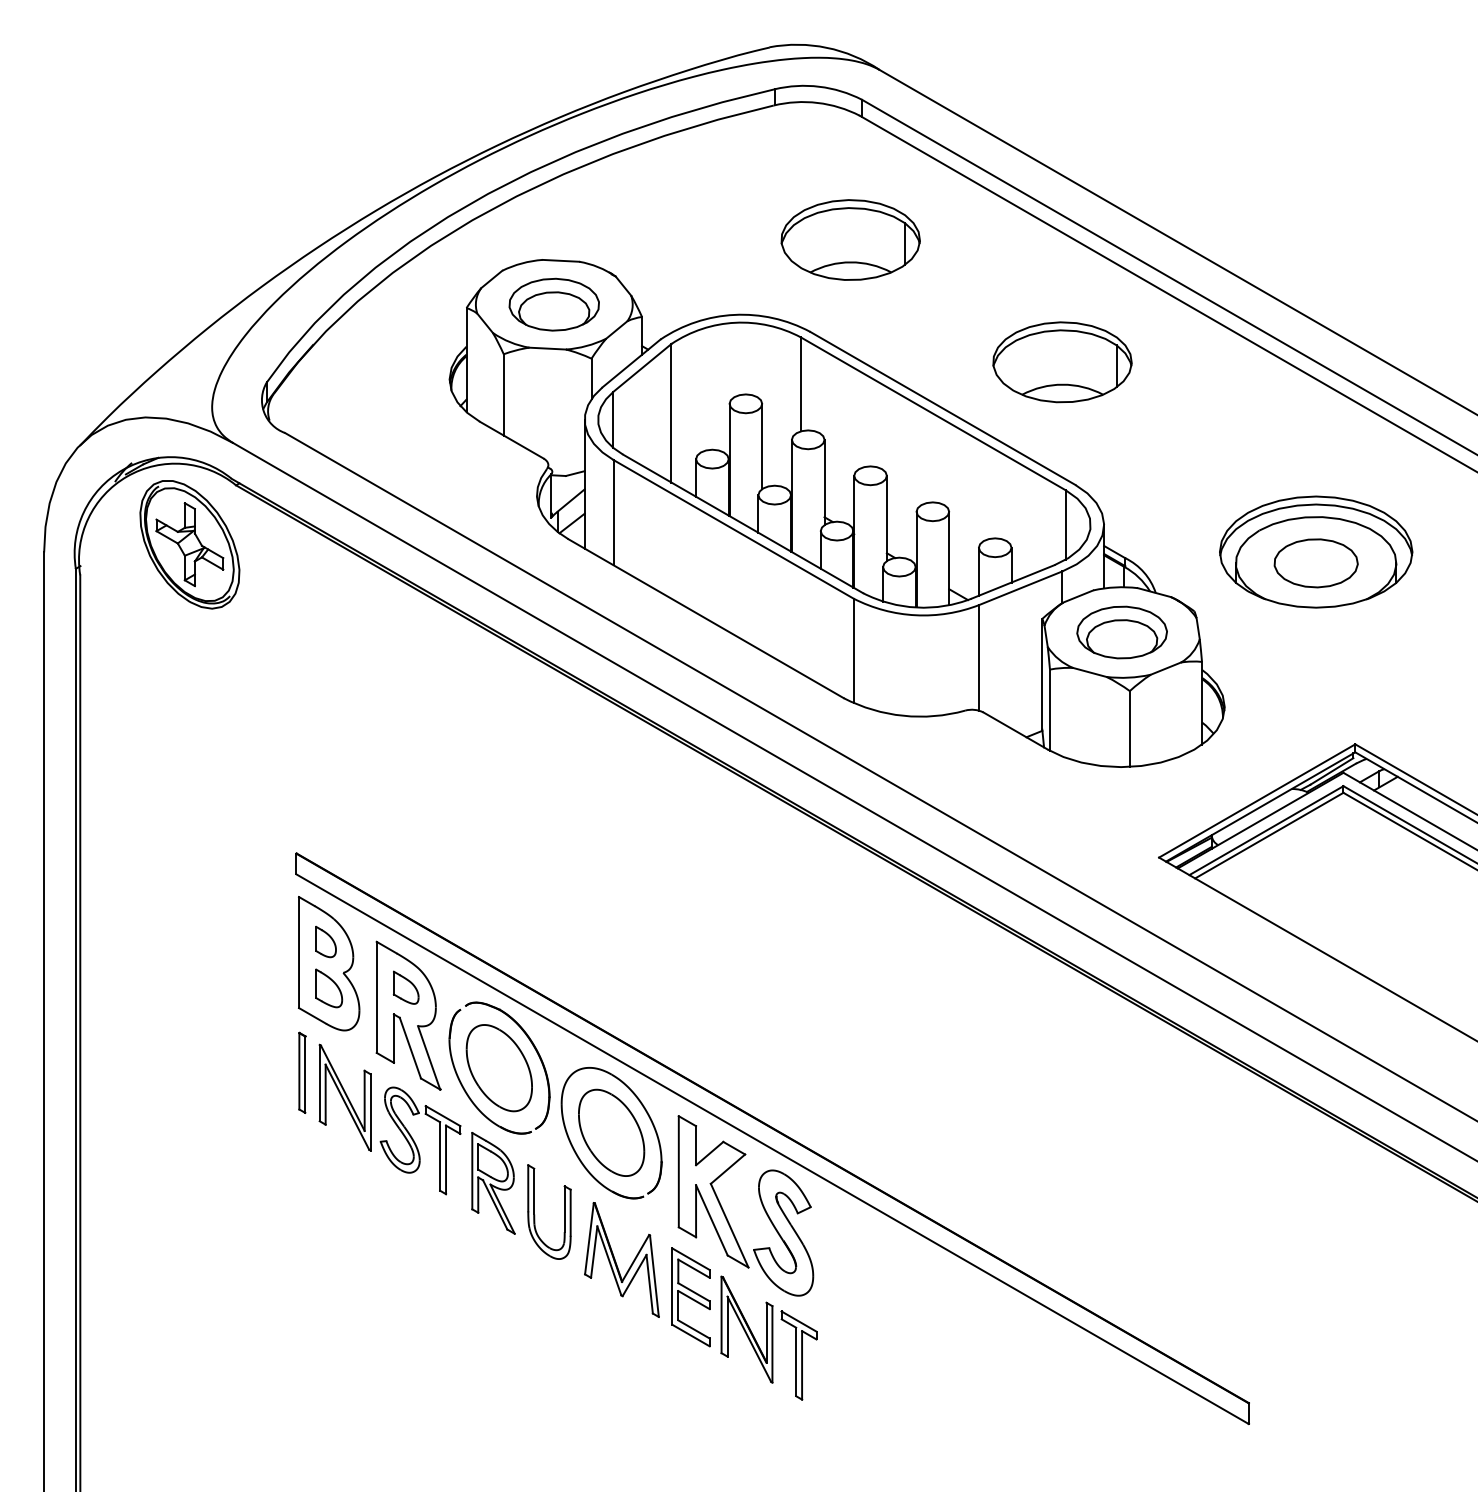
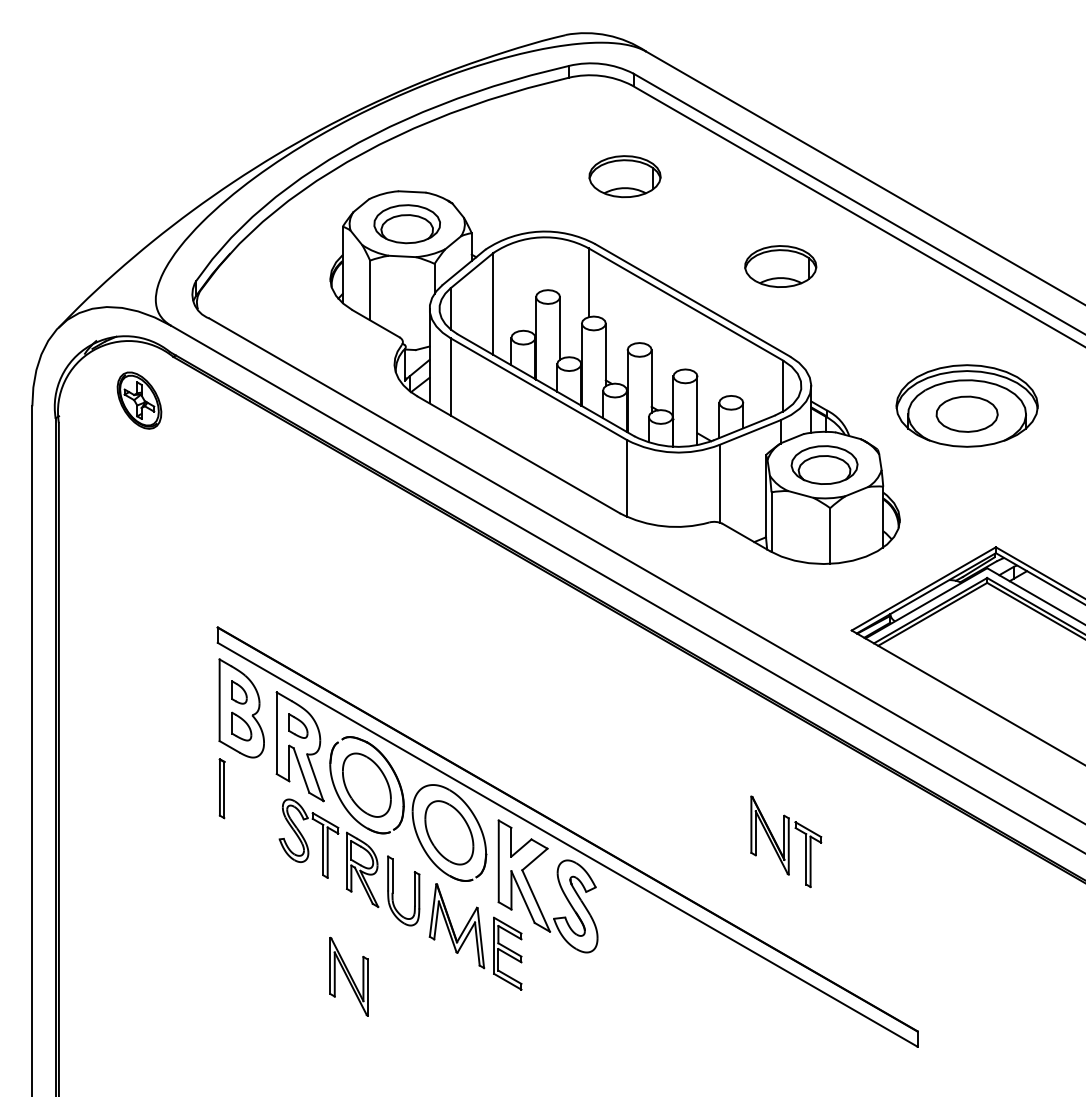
part: (850, 239) -> (624, 176), size x0.7
part: (1062, 362) -> (780, 266), size x0.7
part: (189, 544) -> (139, 400), size x0.6
part: (344, 1097) -> (348, 976), moved
part: (768, 1337) -> (785, 841), moved

